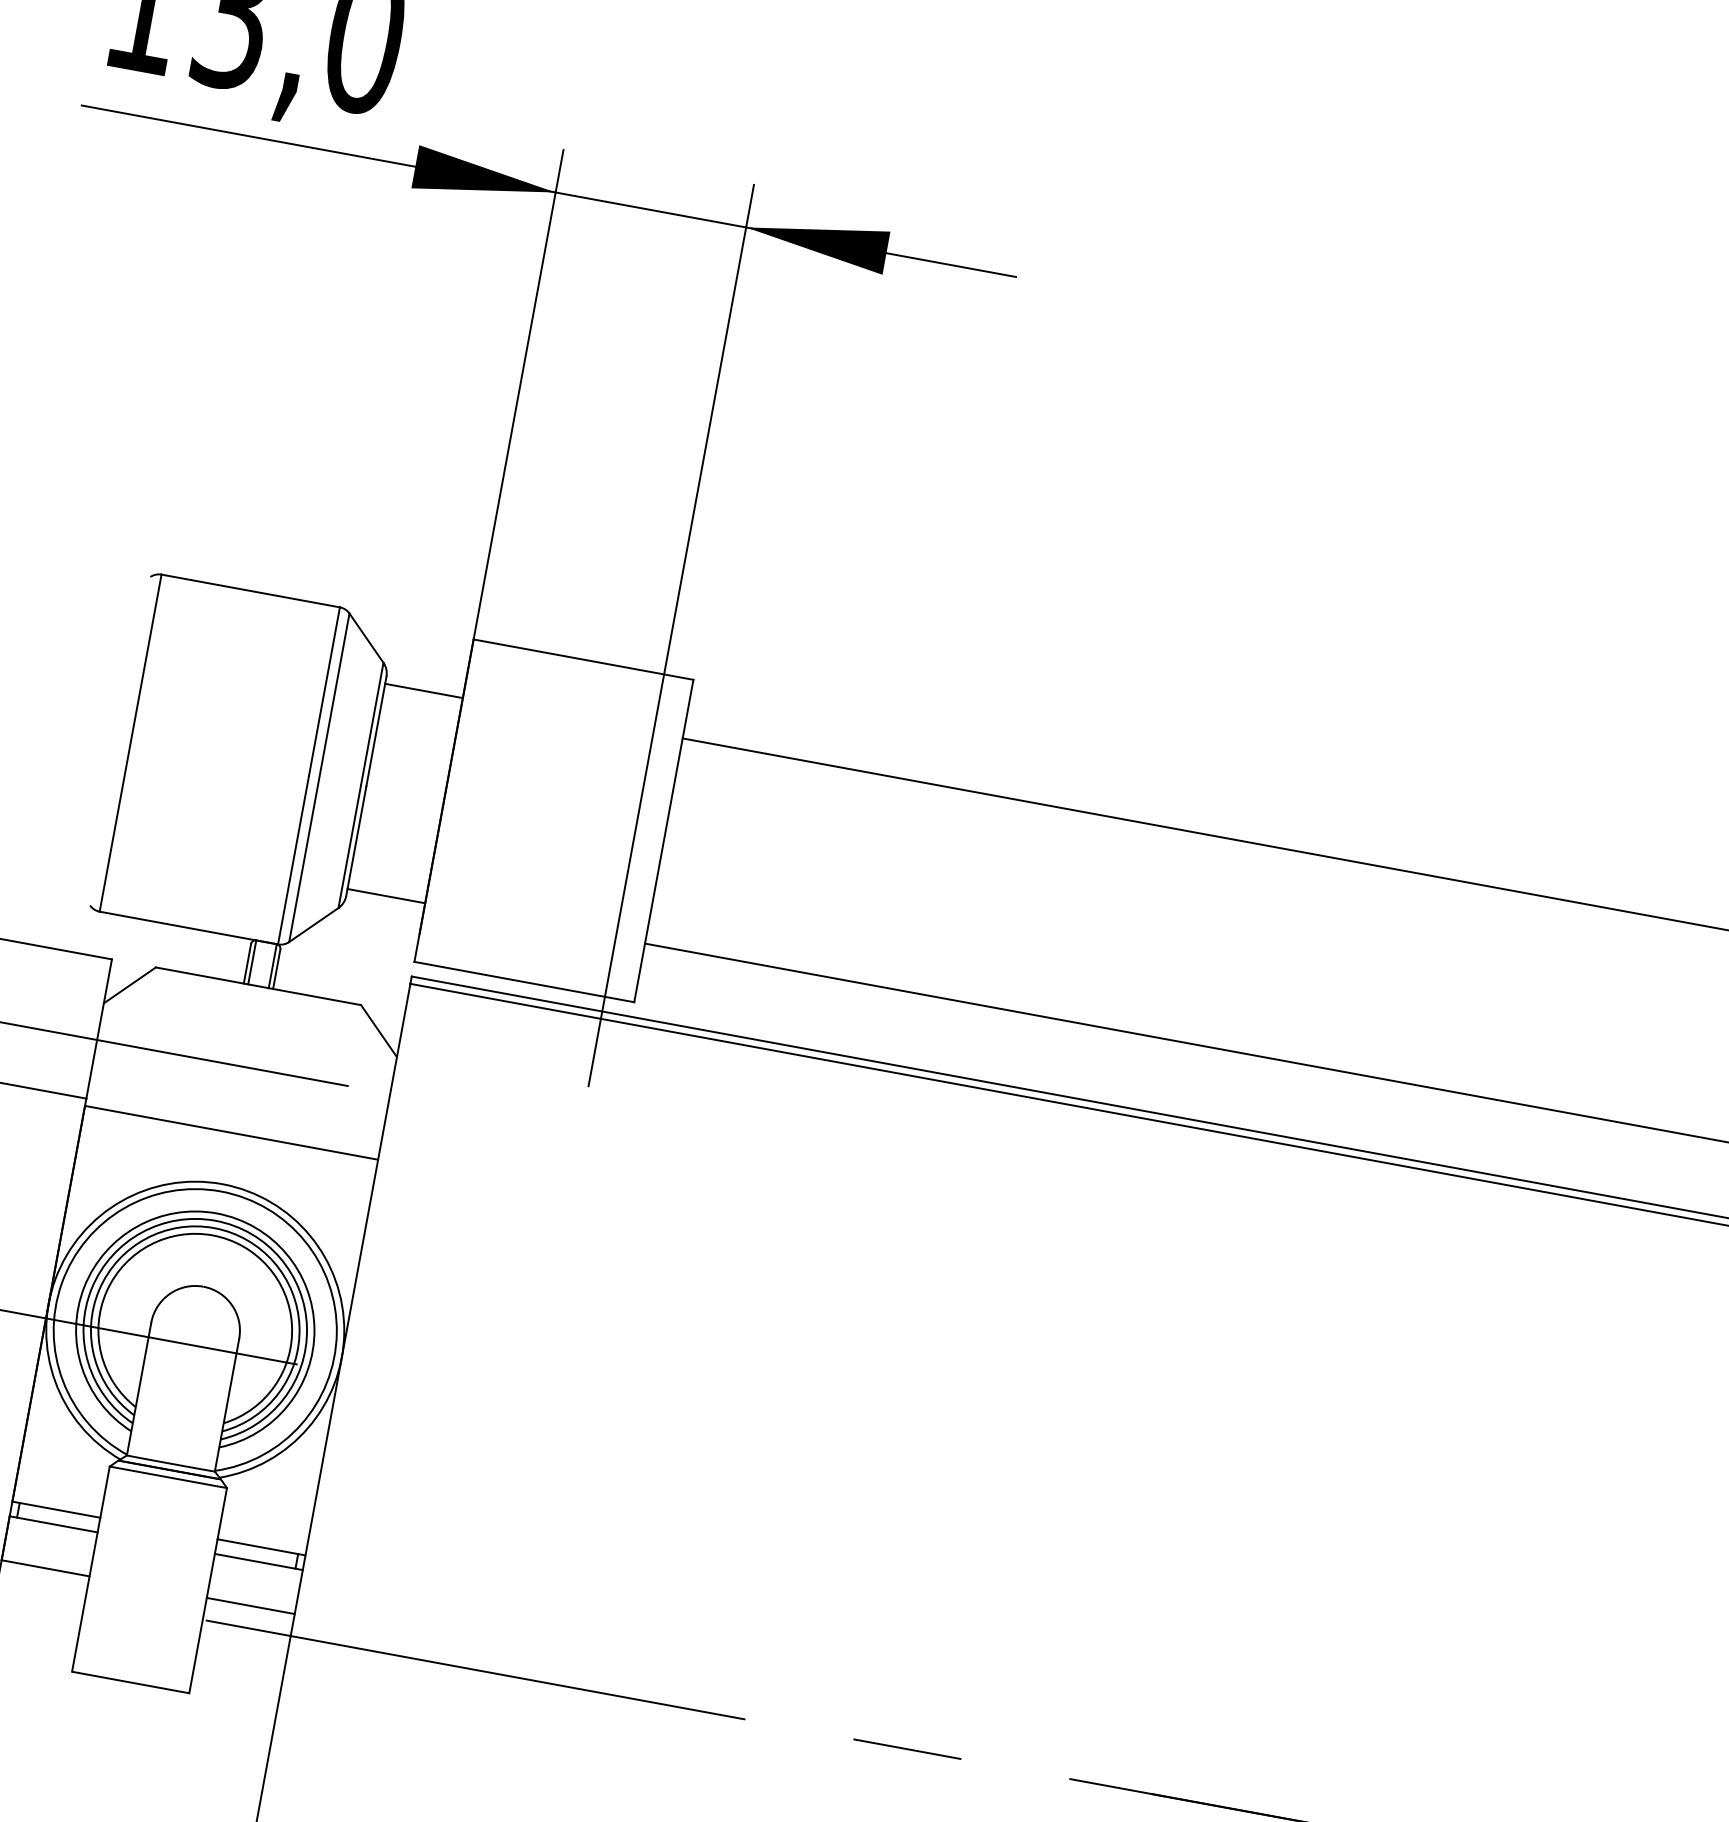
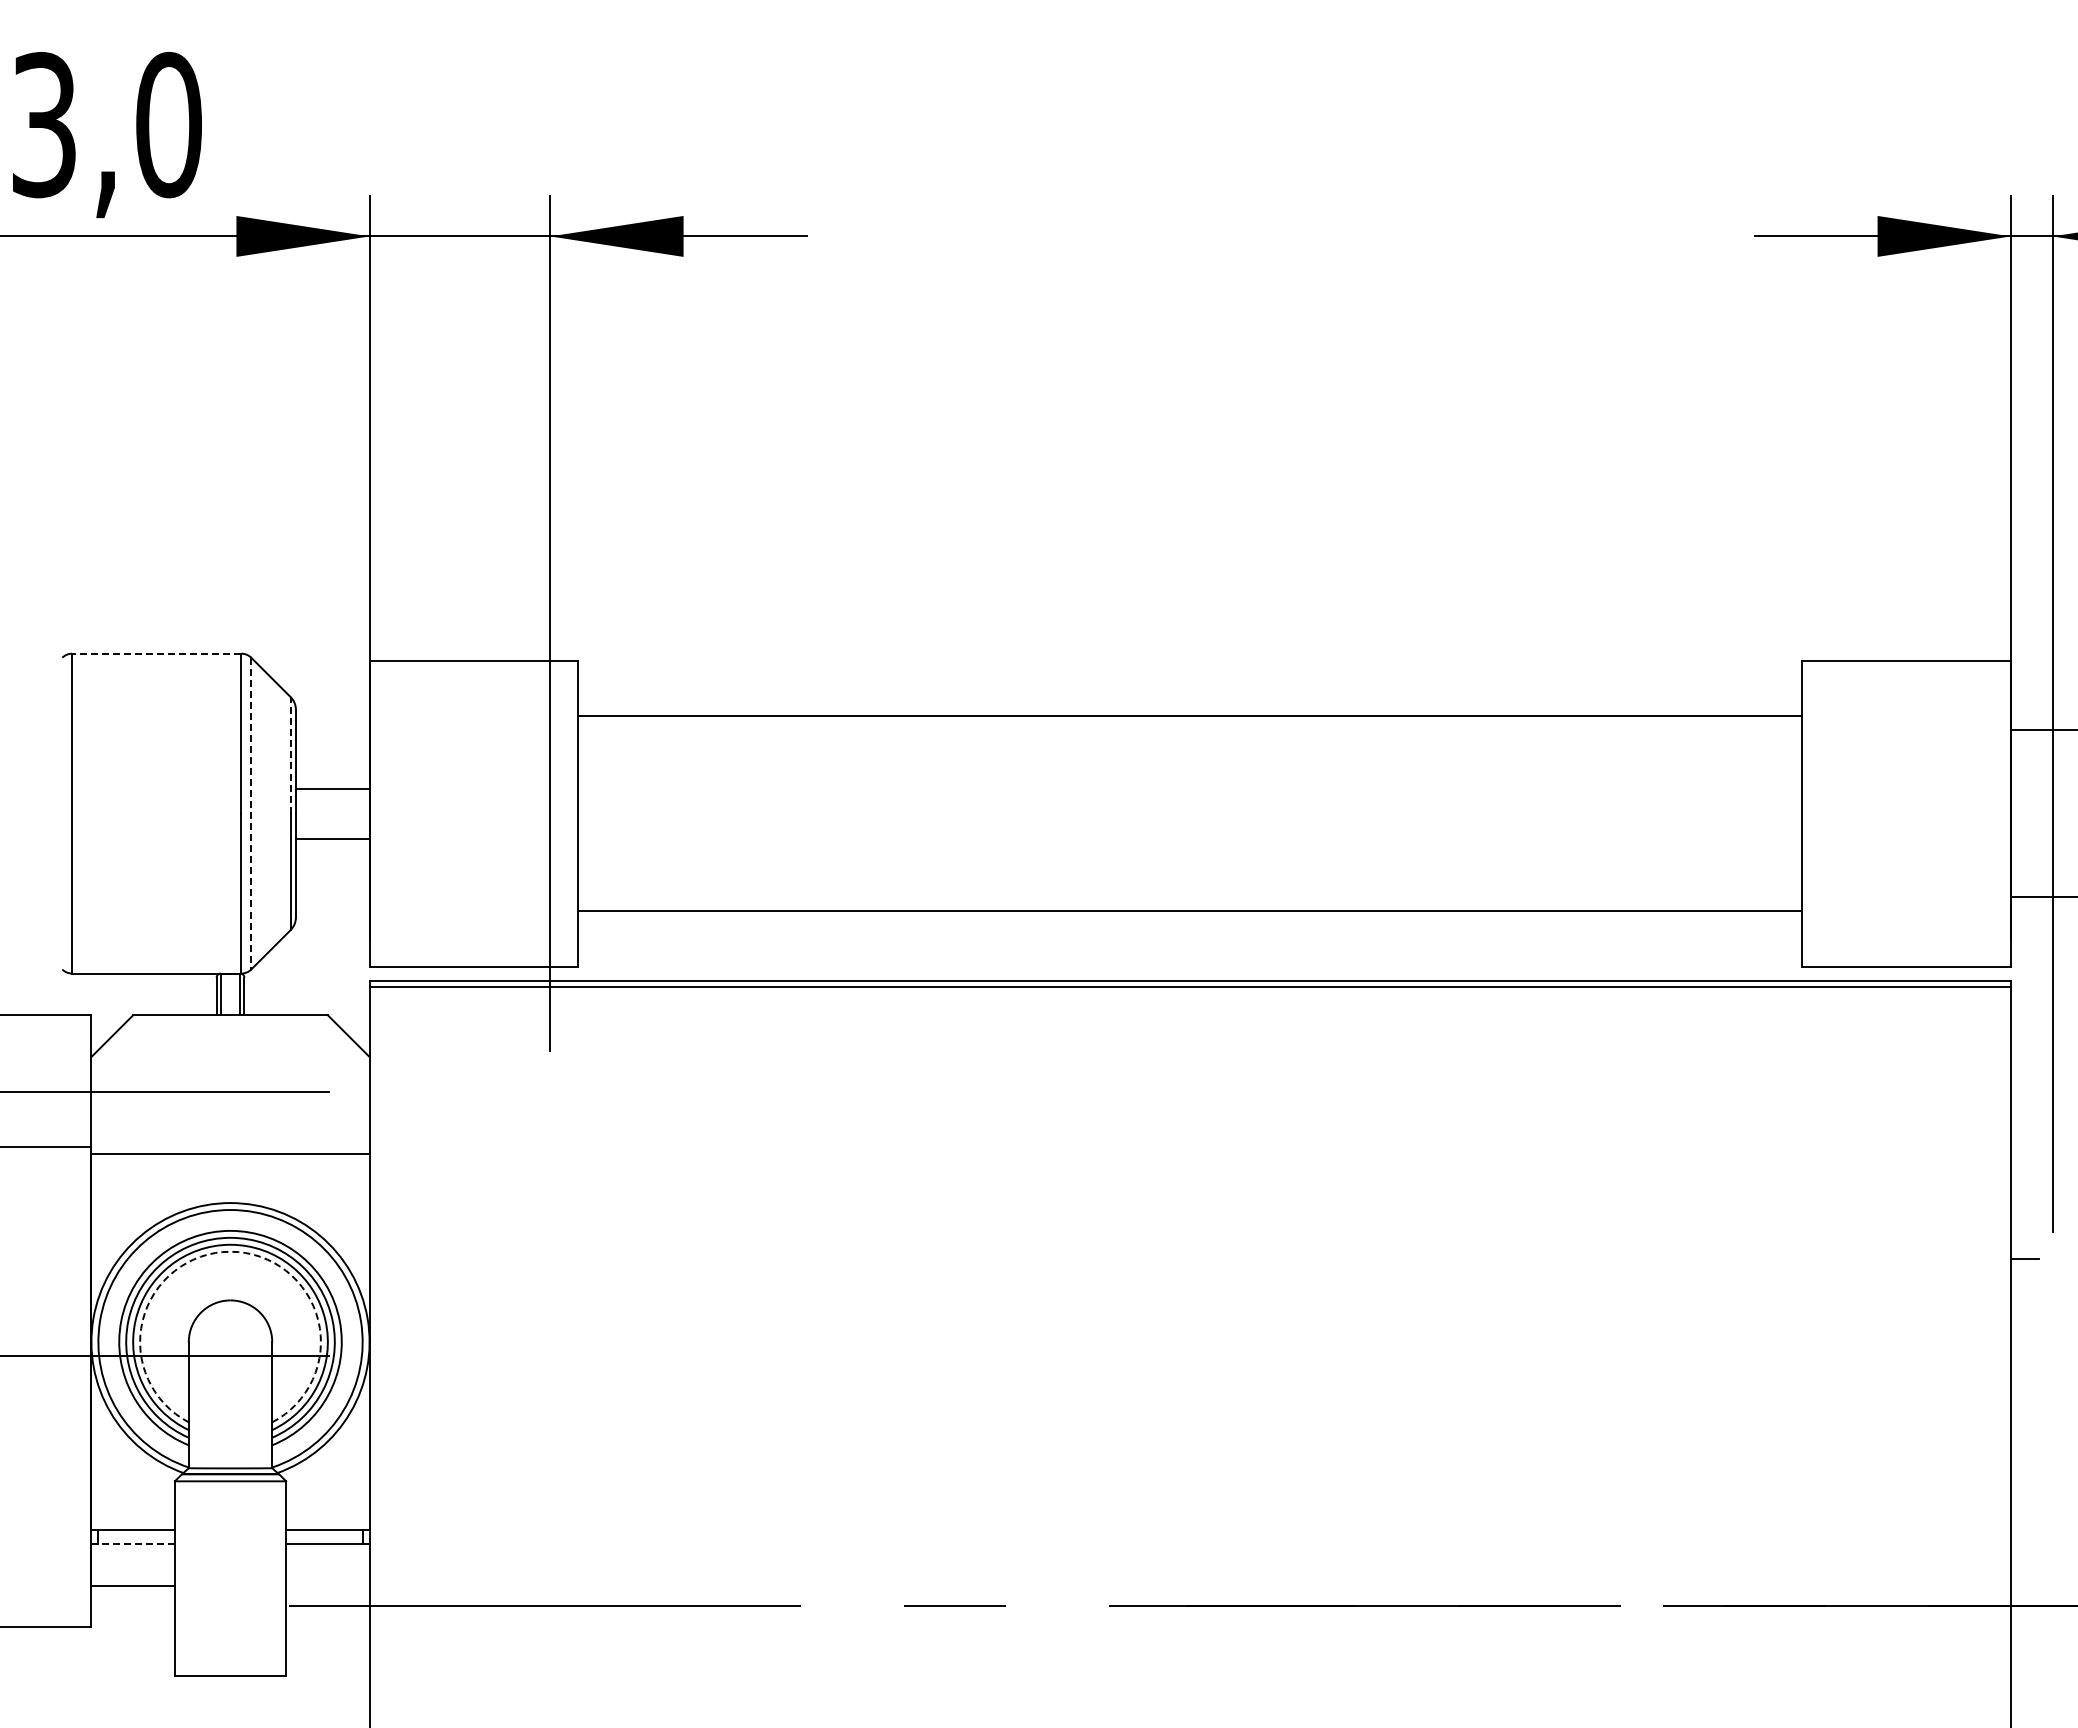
line: (250, 590) -> (156, 653), solid -> dashed
line: (423, 691) -> (332, 789), moved
line: (372, 723) -> (290, 754), solid -> dashed
line: (319, 777) -> (251, 813), solid -> dashed
line: (386, 895) -> (332, 838), moved
arc: (212, 1235) -> (230, 1251), solid -> dashed
line: (54, 1524) -> (133, 1543), solid -> dashed
line: (250, 1605) -> (327, 1585), removed

